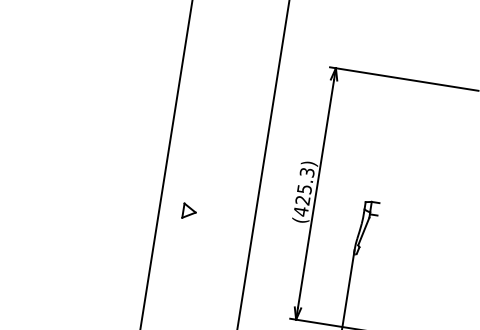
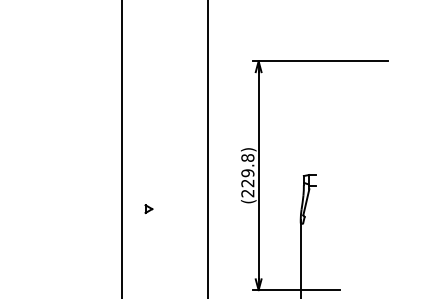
text: (303, 191) -> (247, 175), (425.3) -> (229.8)
part: (189, 210) -> (148, 208), size x0.6

